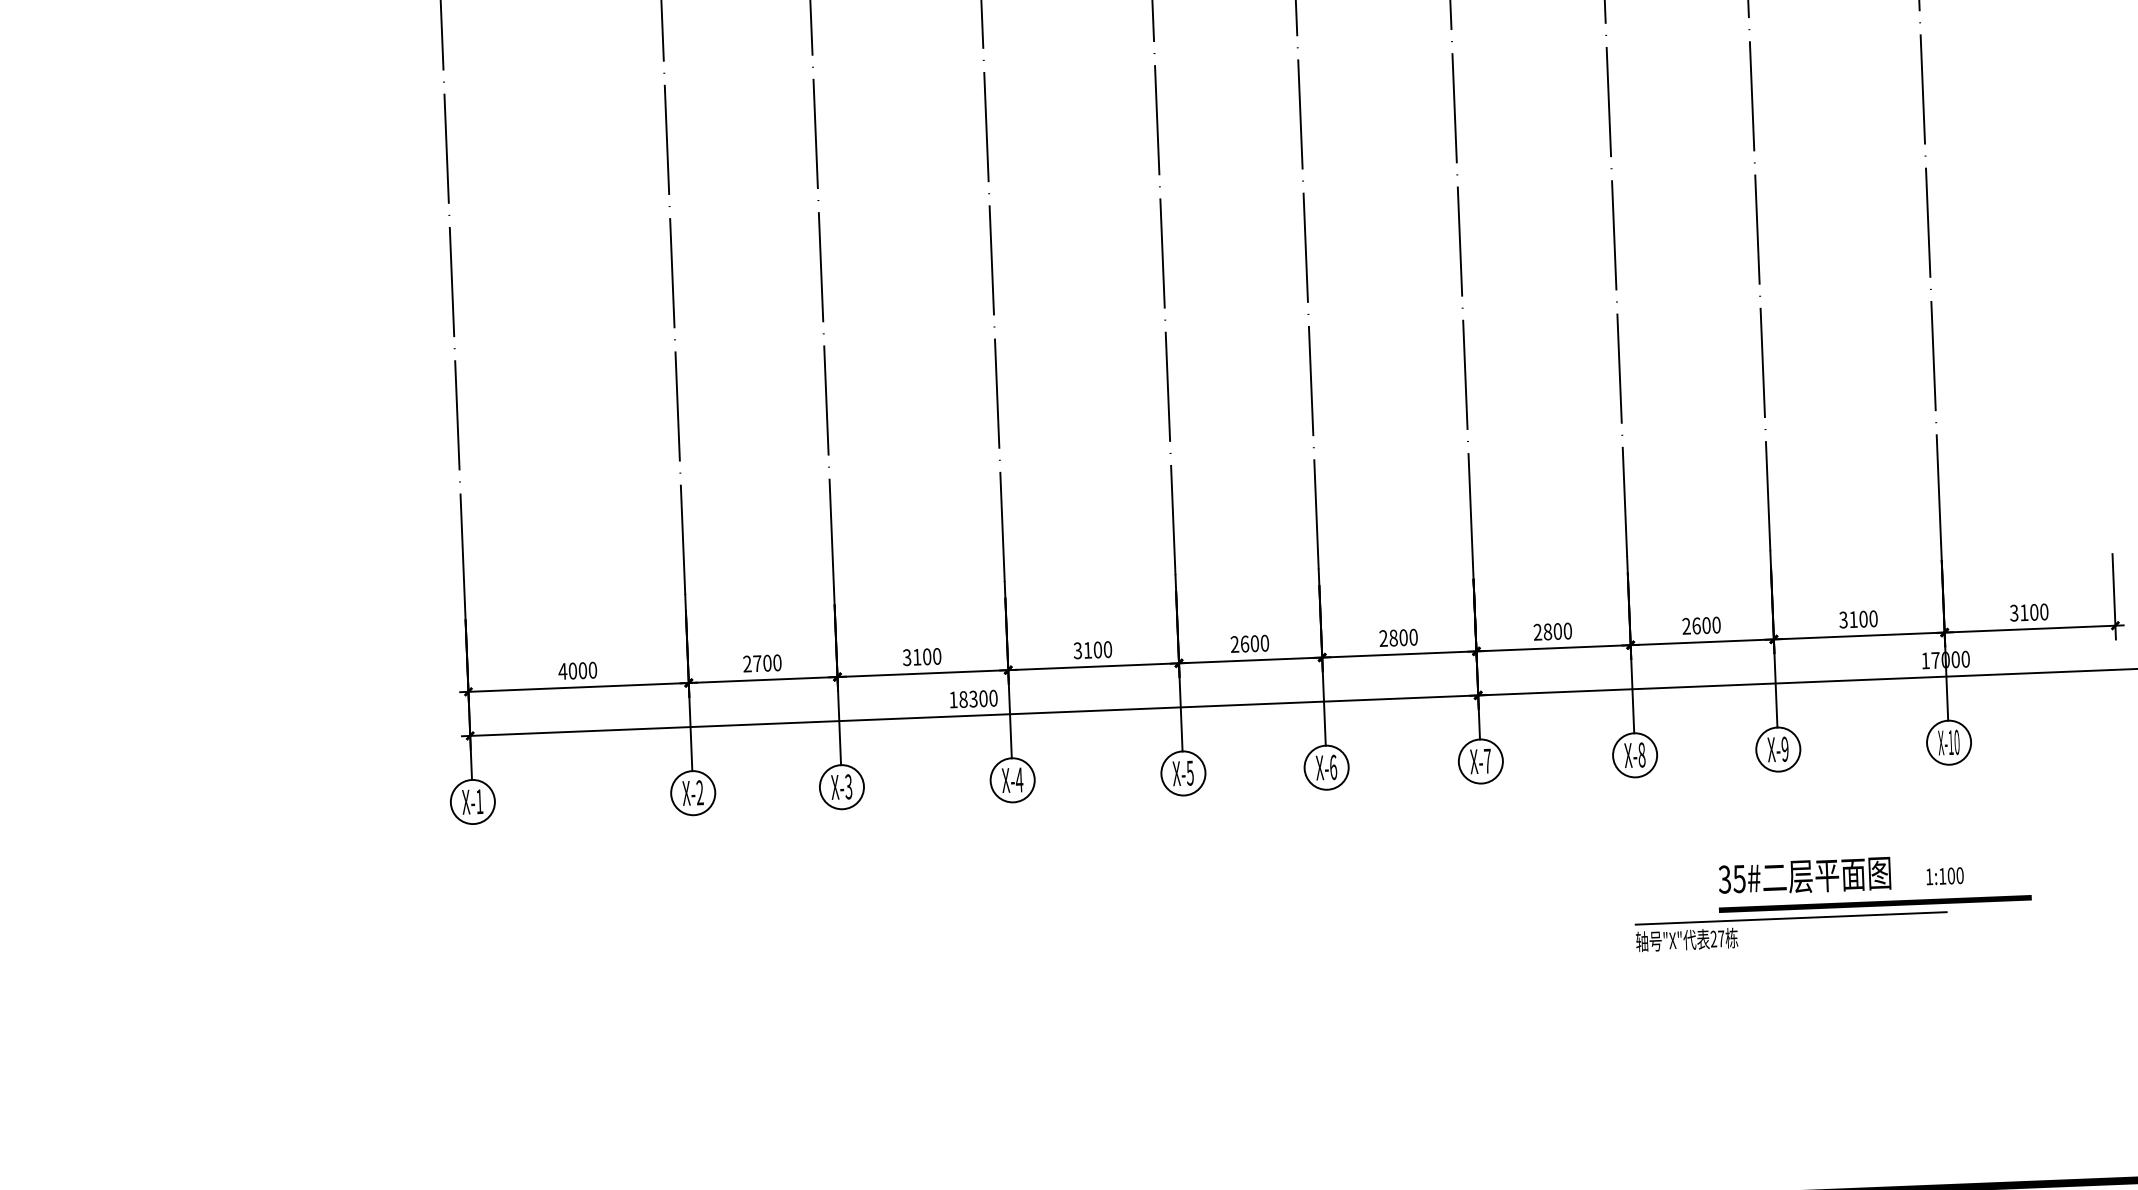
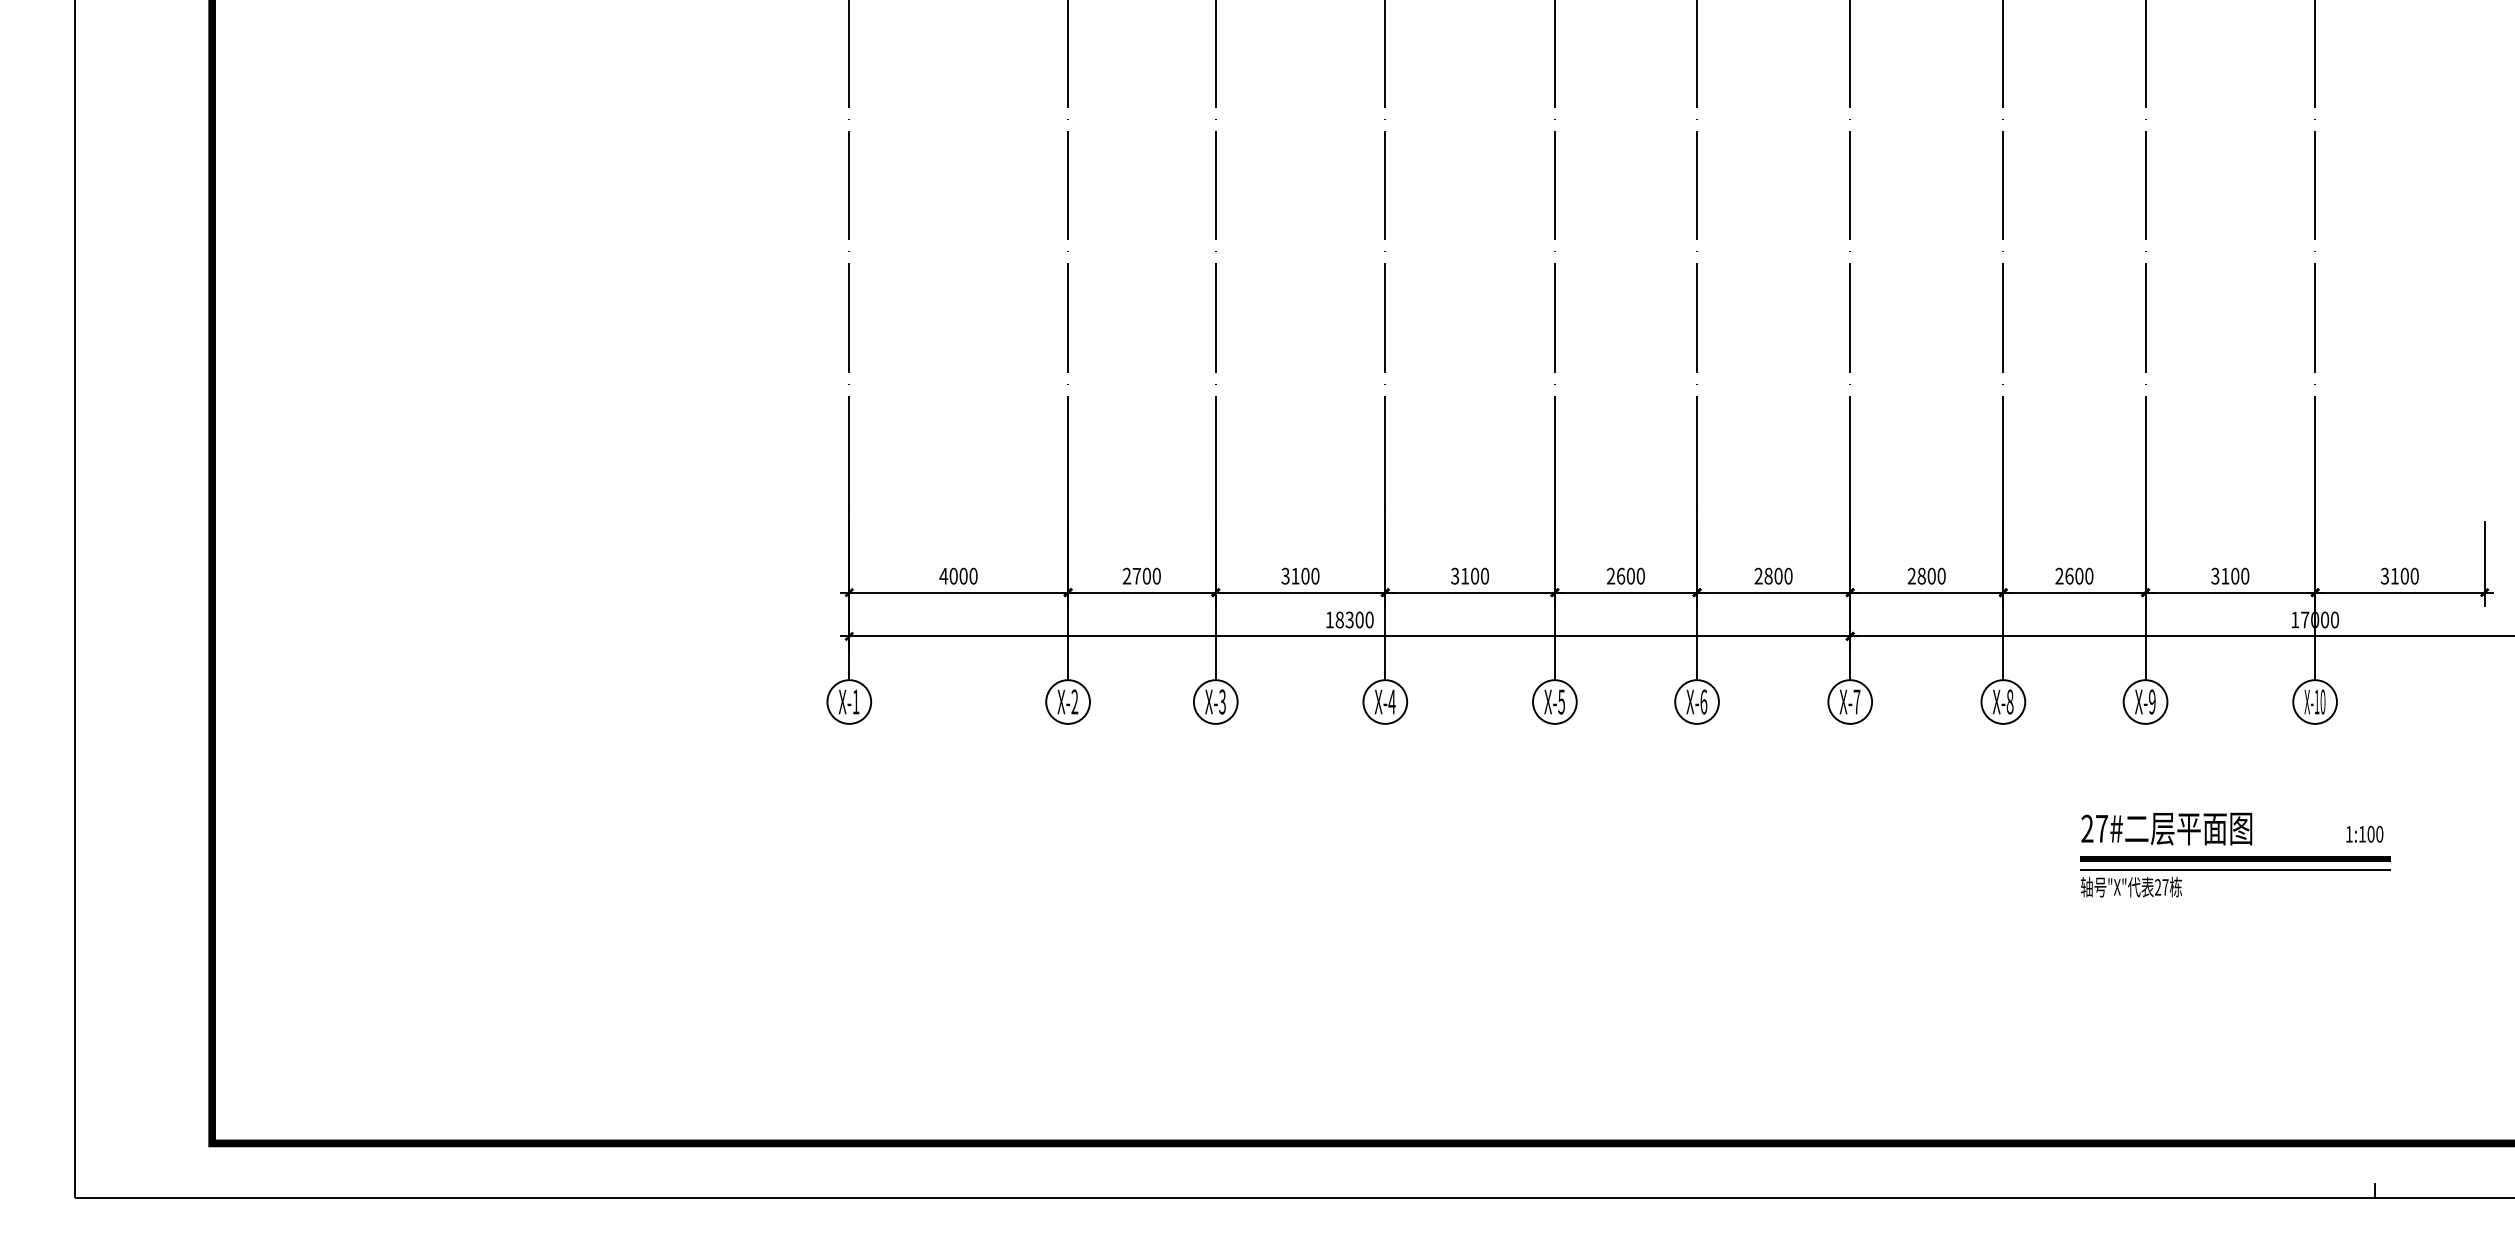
text: (1944, 875) -> (2364, 833), moved
text: (1732, 879) -> (2094, 828), 35# -> 27#
part: (1791, 918) -> (2235, 870), moved

